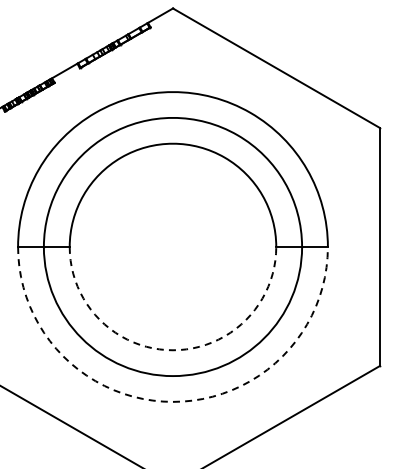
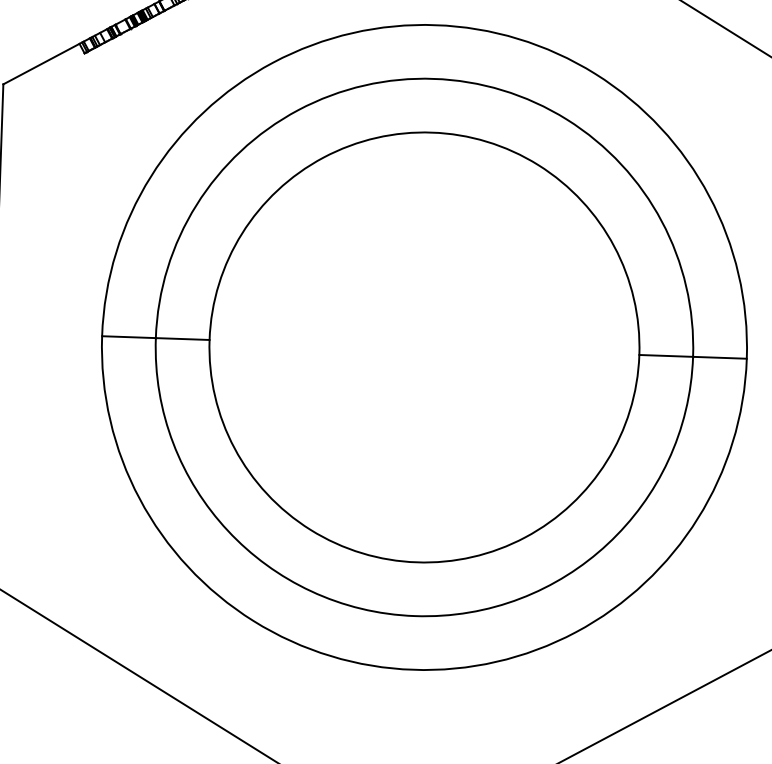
arc: (172, 350) -> (415, 562), dashed -> solid
arc: (172, 401) -> (412, 668), dashed -> solid

